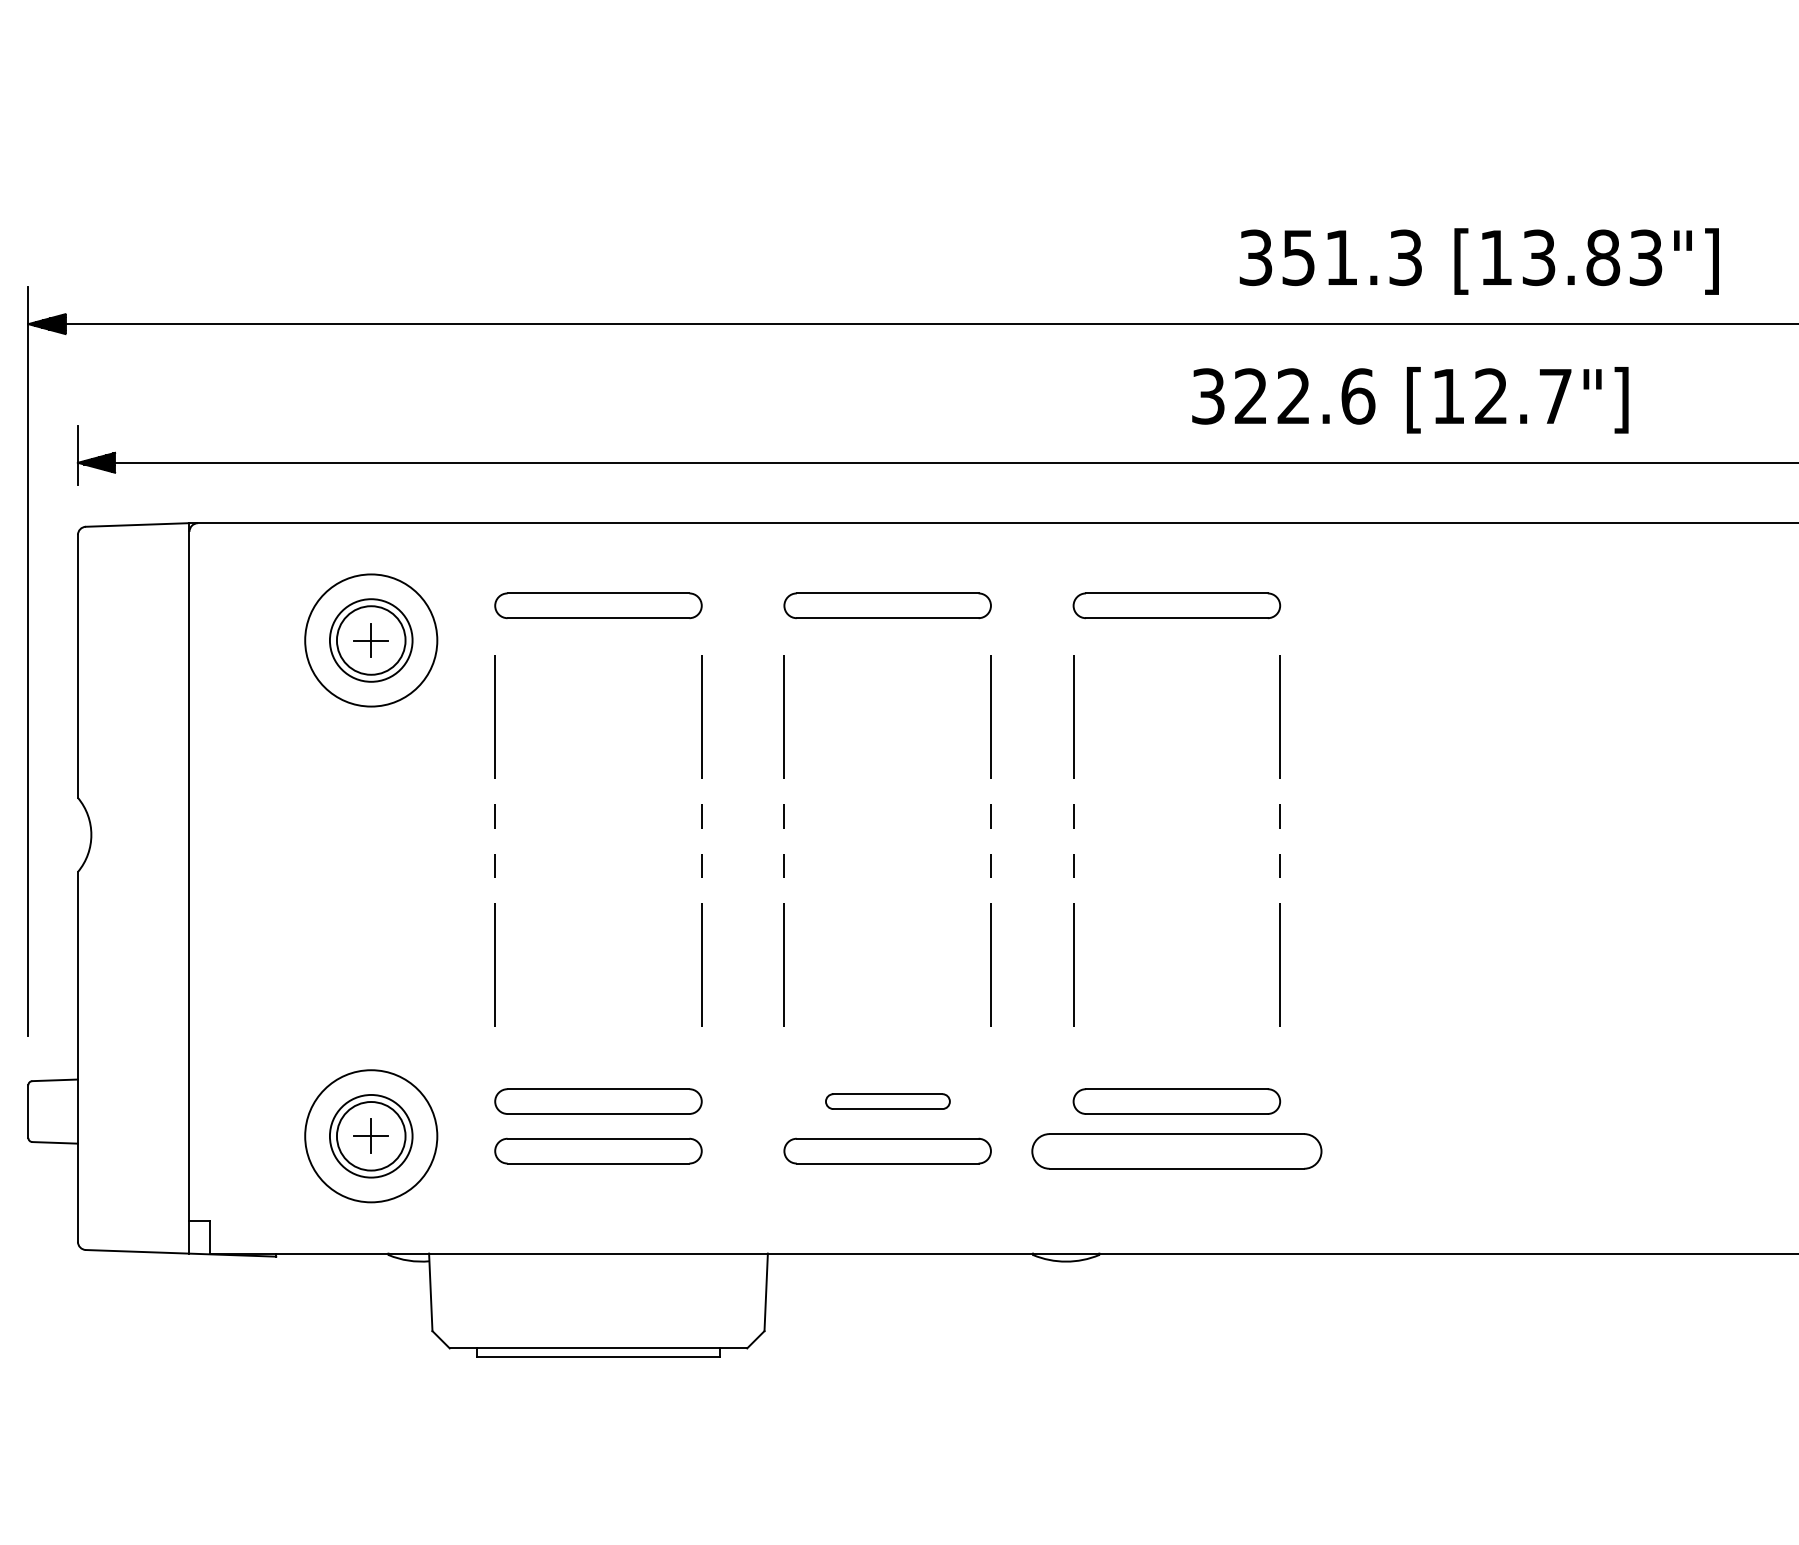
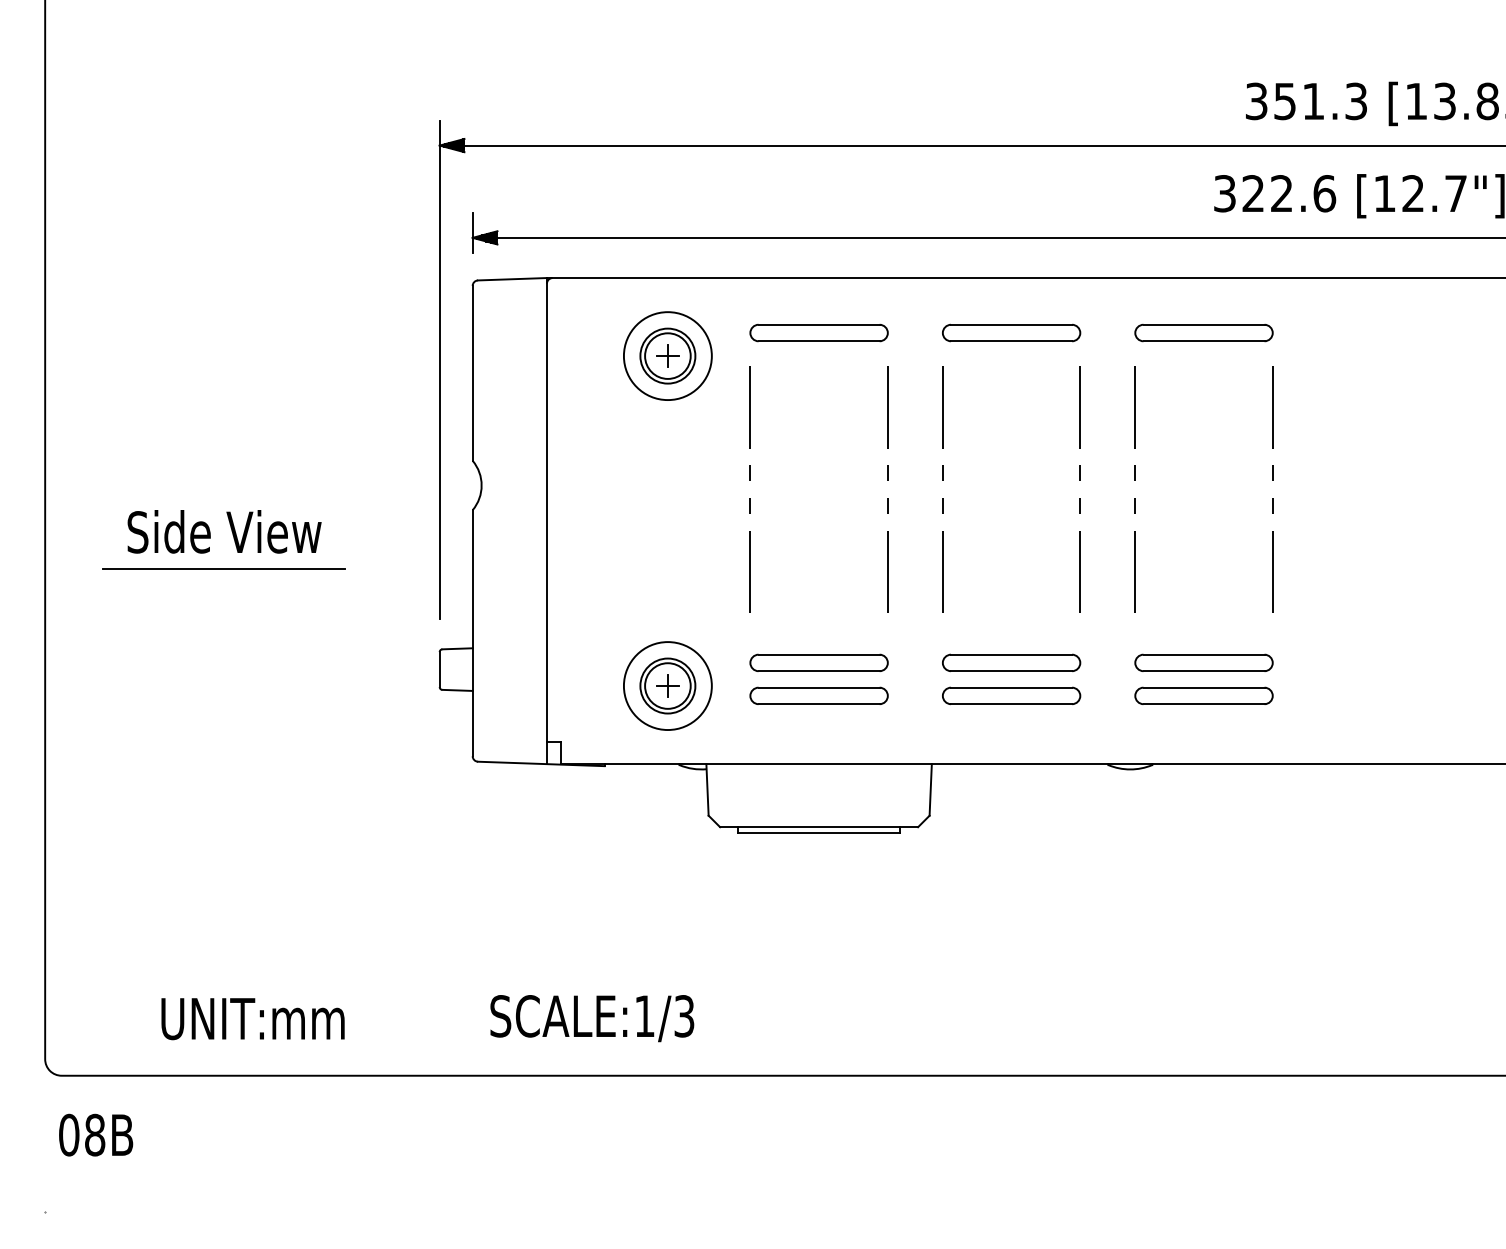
part: (887, 1100) -> (1011, 662), size x1.67
part: (1176, 1150) -> (1203, 695), size x0.71

